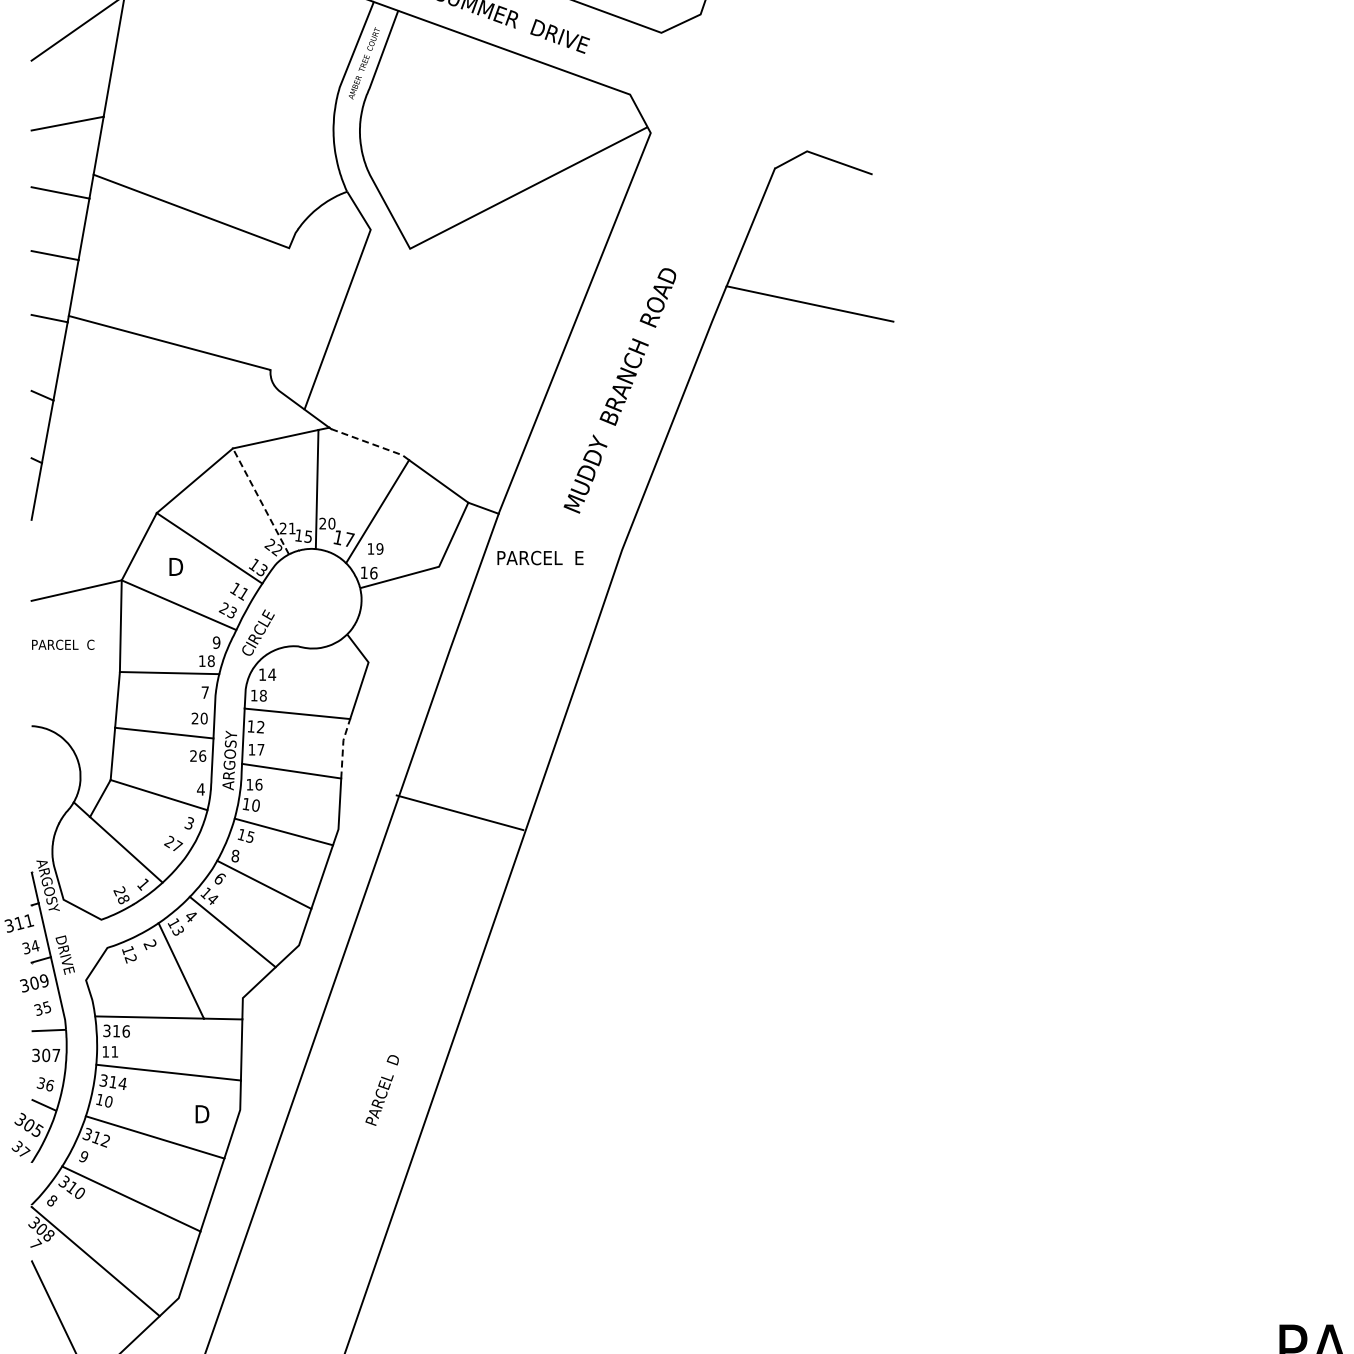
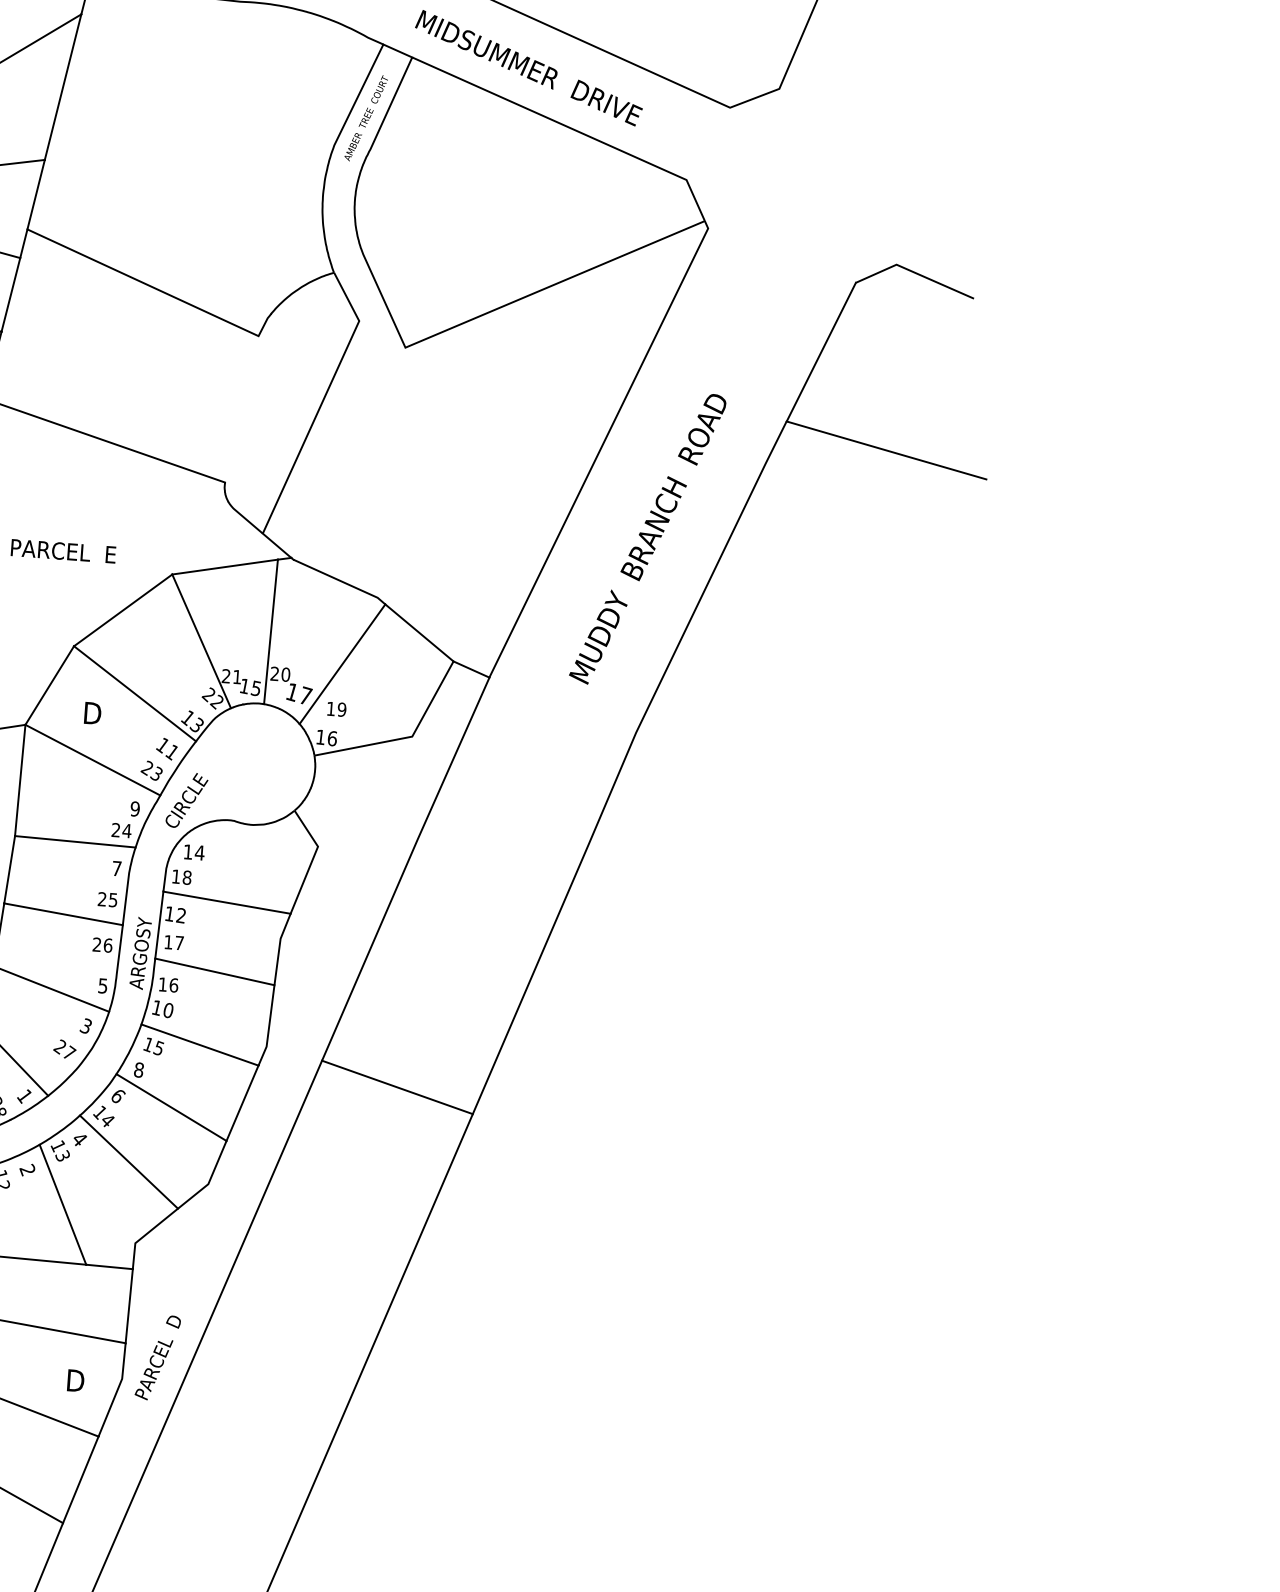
line: (371, 443) -> (341, 580), dashed -> solid
line: (260, 501) -> (201, 641), dashed -> solid
text: (540, 557) -> (63, 550), moved
text: (206, 661) -> (121, 831), 18 -> 24
text: (203, 718) -> (112, 900), 20 -> 25
line: (343, 747) -> (279, 947), dashed -> solid
text: (200, 789) -> (102, 986), 4 -> 5
line: (459, 812) -> (396, 1087), moved
text: (381, 1090) -> (157, 1357), moved

